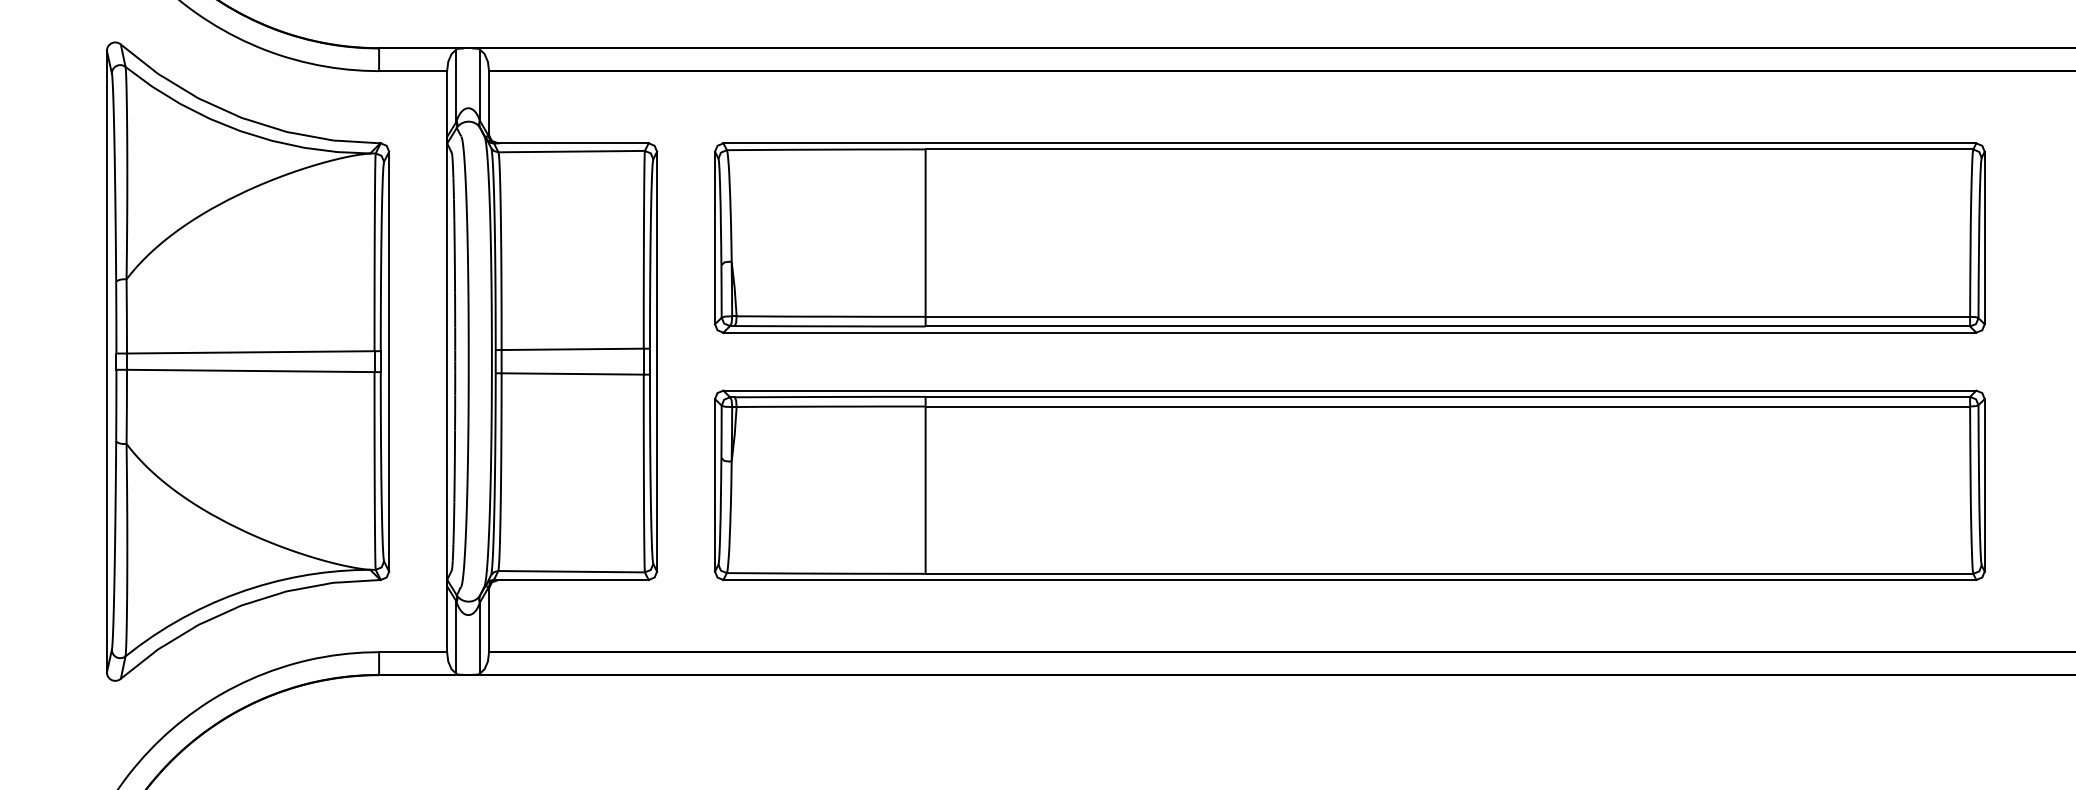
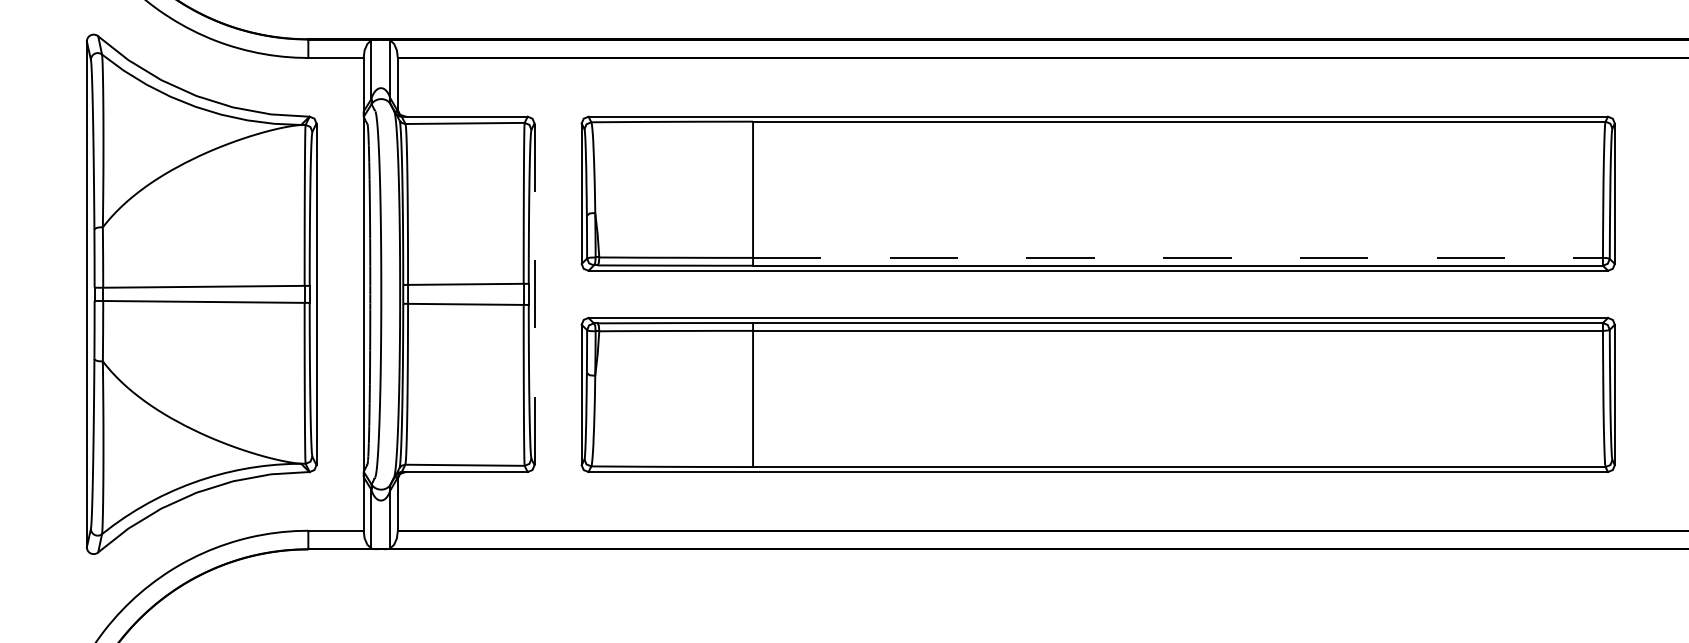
line: (1448, 316) -> (1178, 257), solid -> dashed
line: (657, 361) -> (534, 294), solid -> dashed

